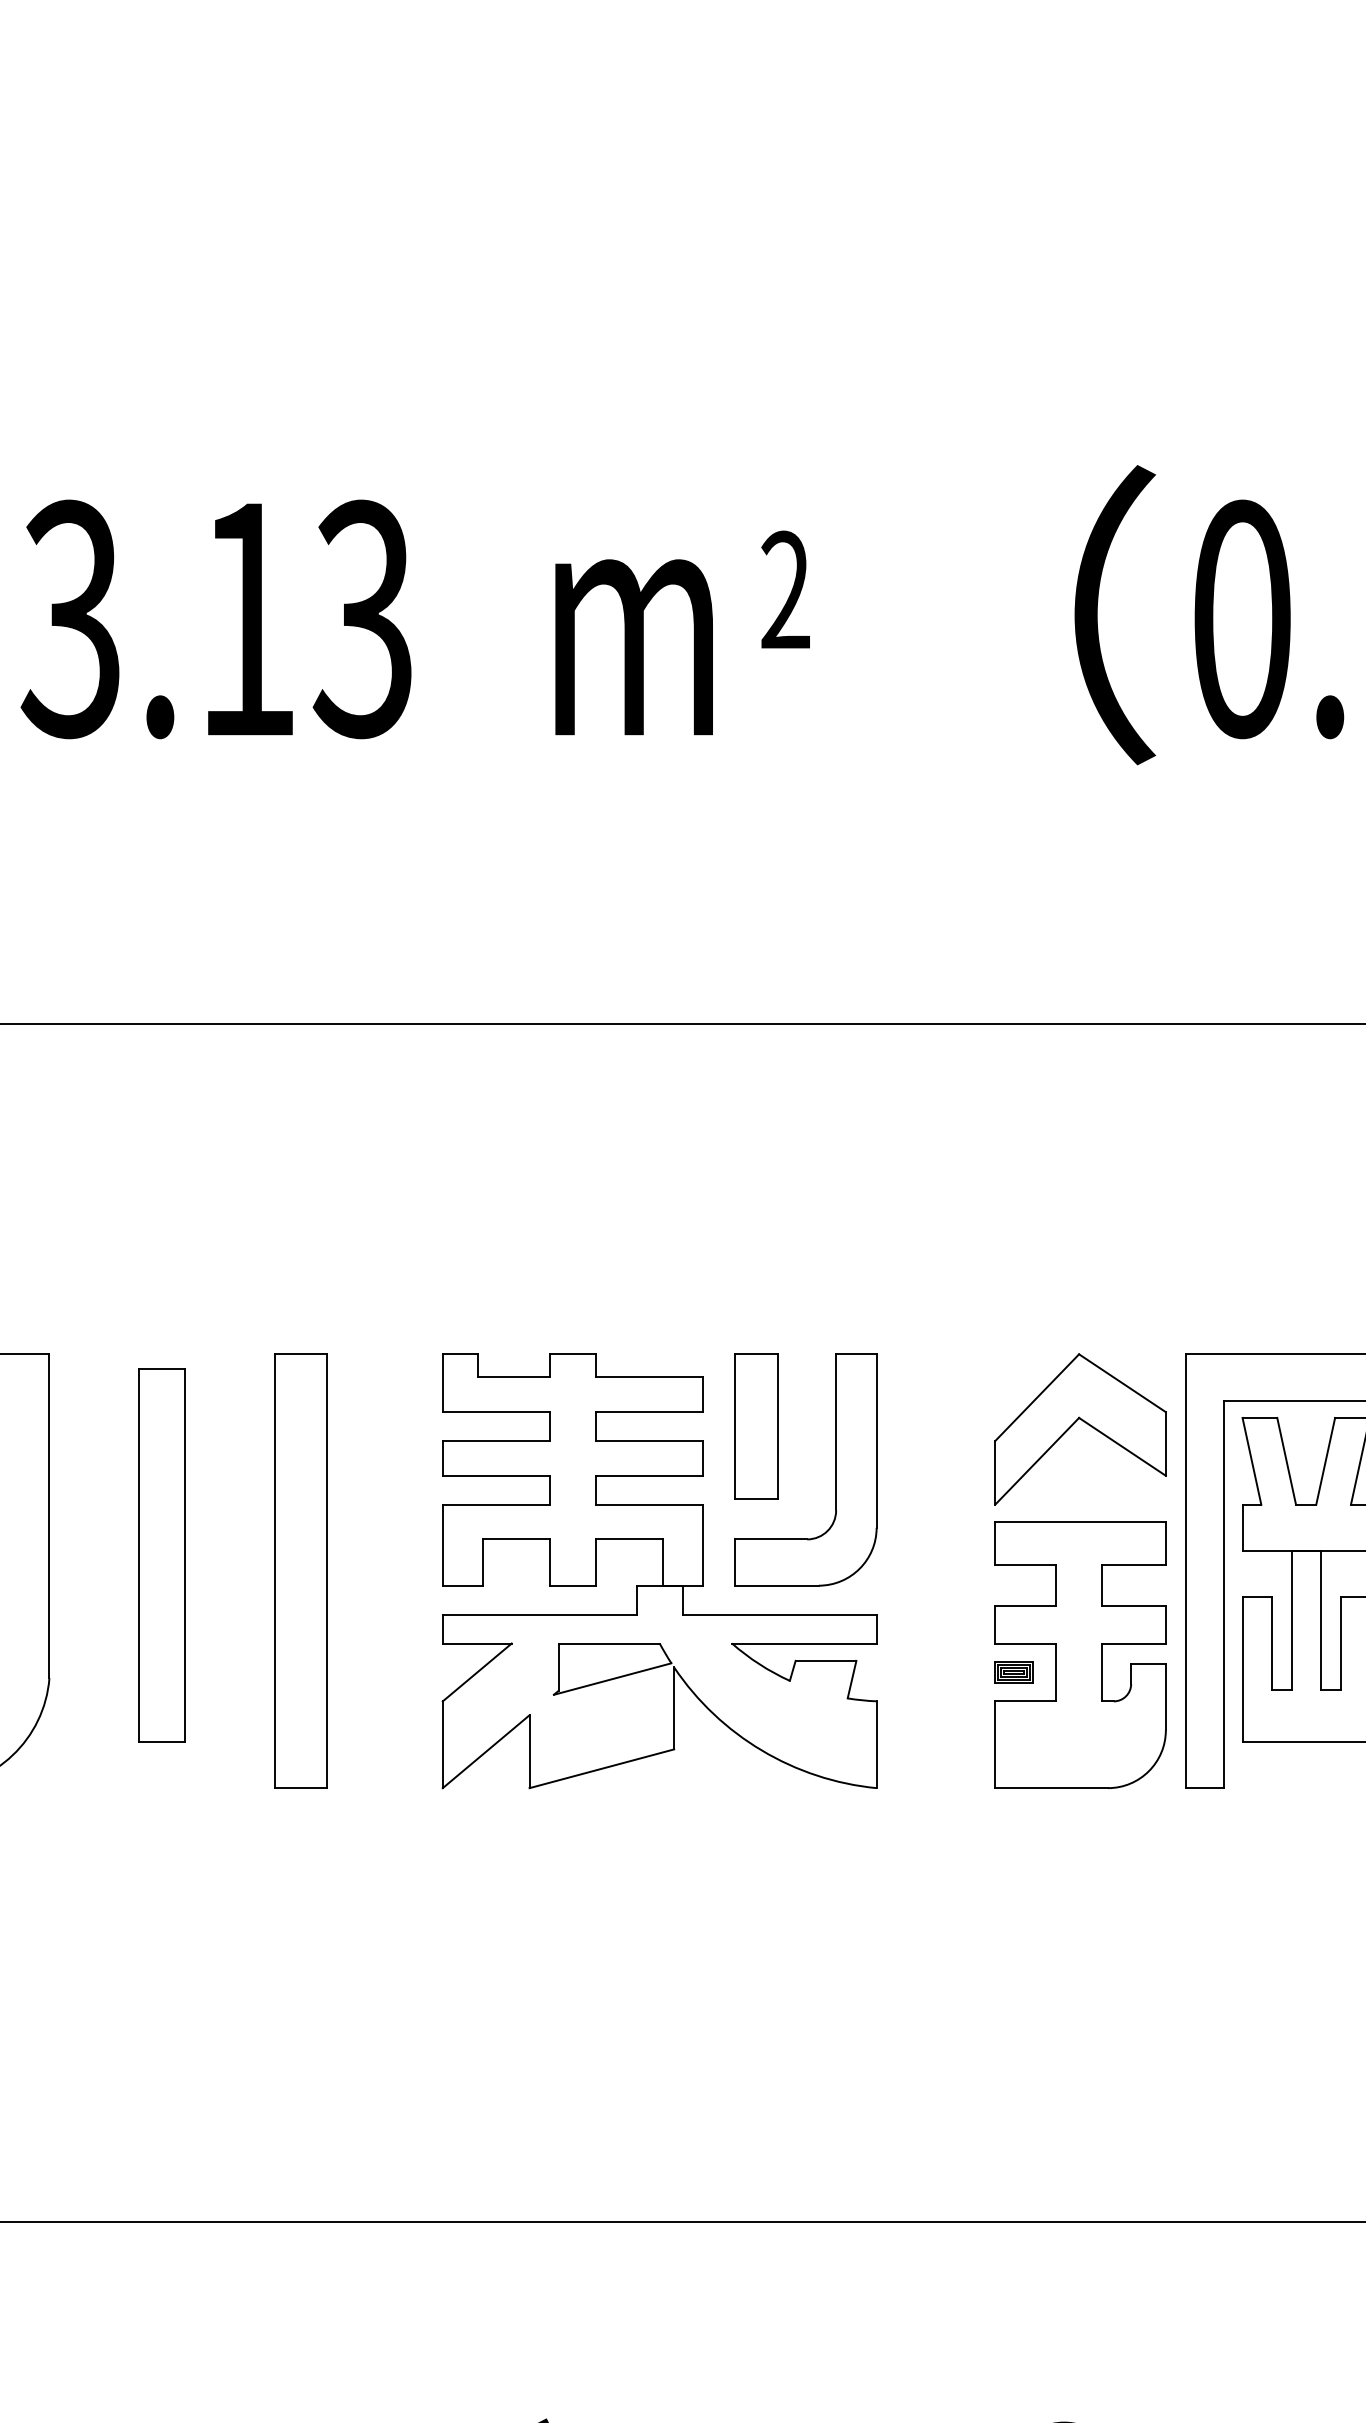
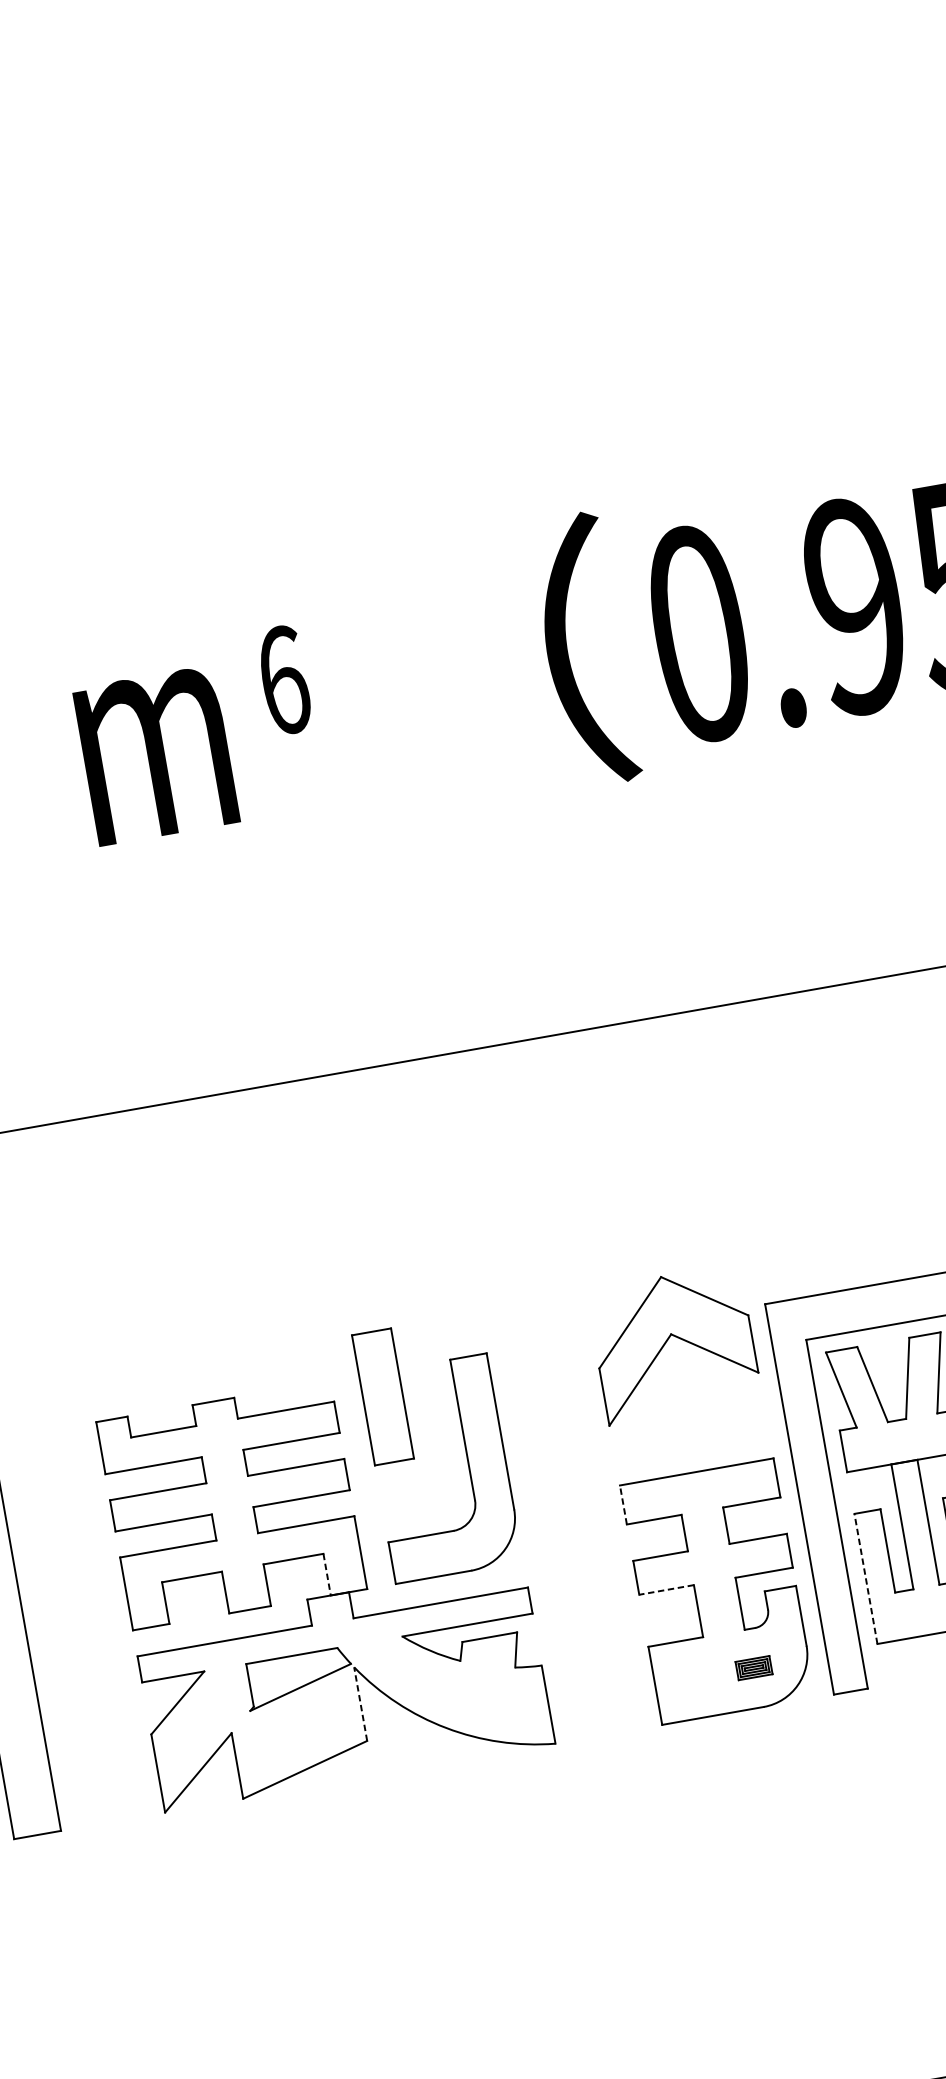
text: (785, 590) -> (283, 680), 2 -> 6
part: (1075, 1423) -> (668, 1339), moved
part: (756, 1426) -> (382, 1396), moved
line: (995, 1543) -> (623, 1504), solid -> dashed
line: (662, 1563) -> (327, 1575), solid -> dashed
line: (1025, 1643) -> (666, 1589), solid -> dashed
line: (1242, 1669) -> (865, 1578), solid -> dashed
part: (1013, 1672) -> (753, 1668), moved
line: (674, 1708) -> (360, 1704), solid -> dashed

